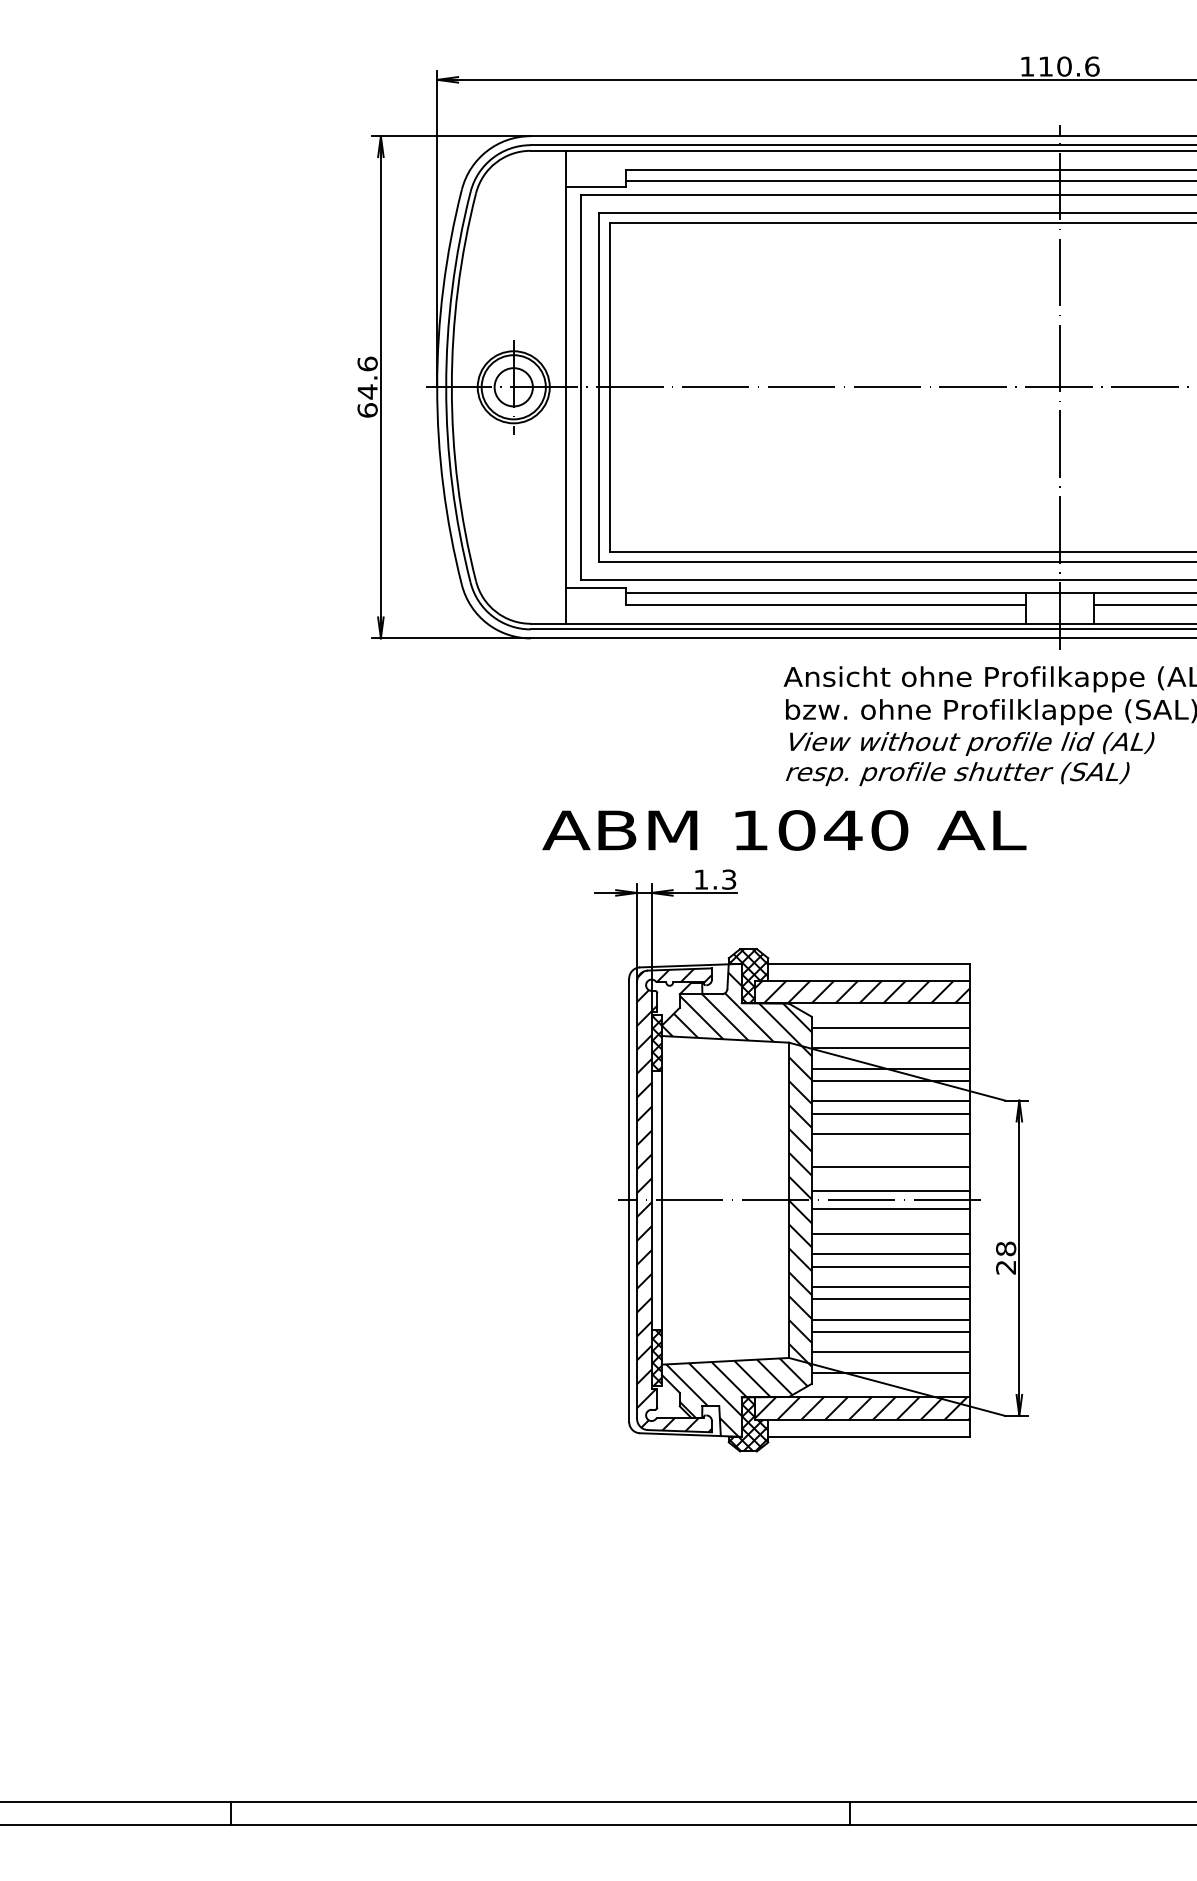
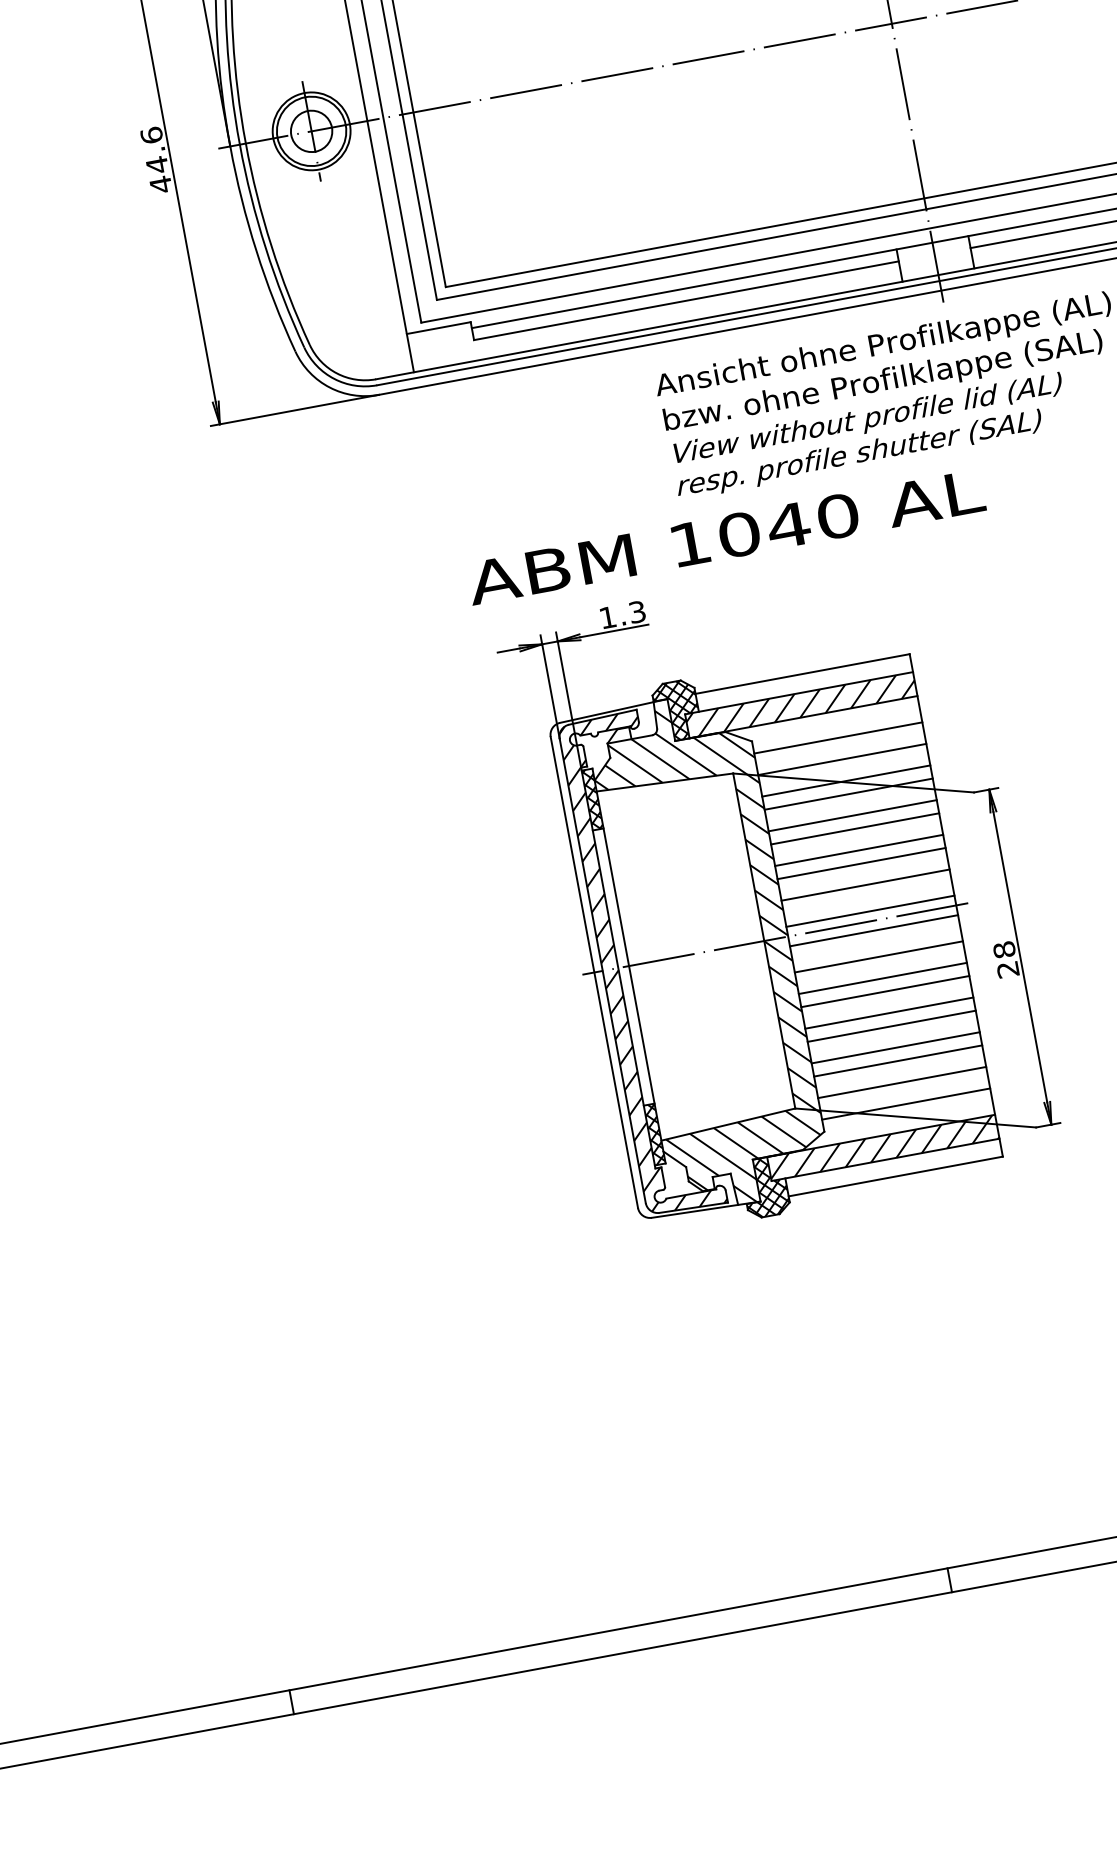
text: (367, 410) -> (160, 184), 64.6 -> 44.6
text: (784, 830) -> (726, 537), moved
line: (890, 1146) -> (861, 863), added

